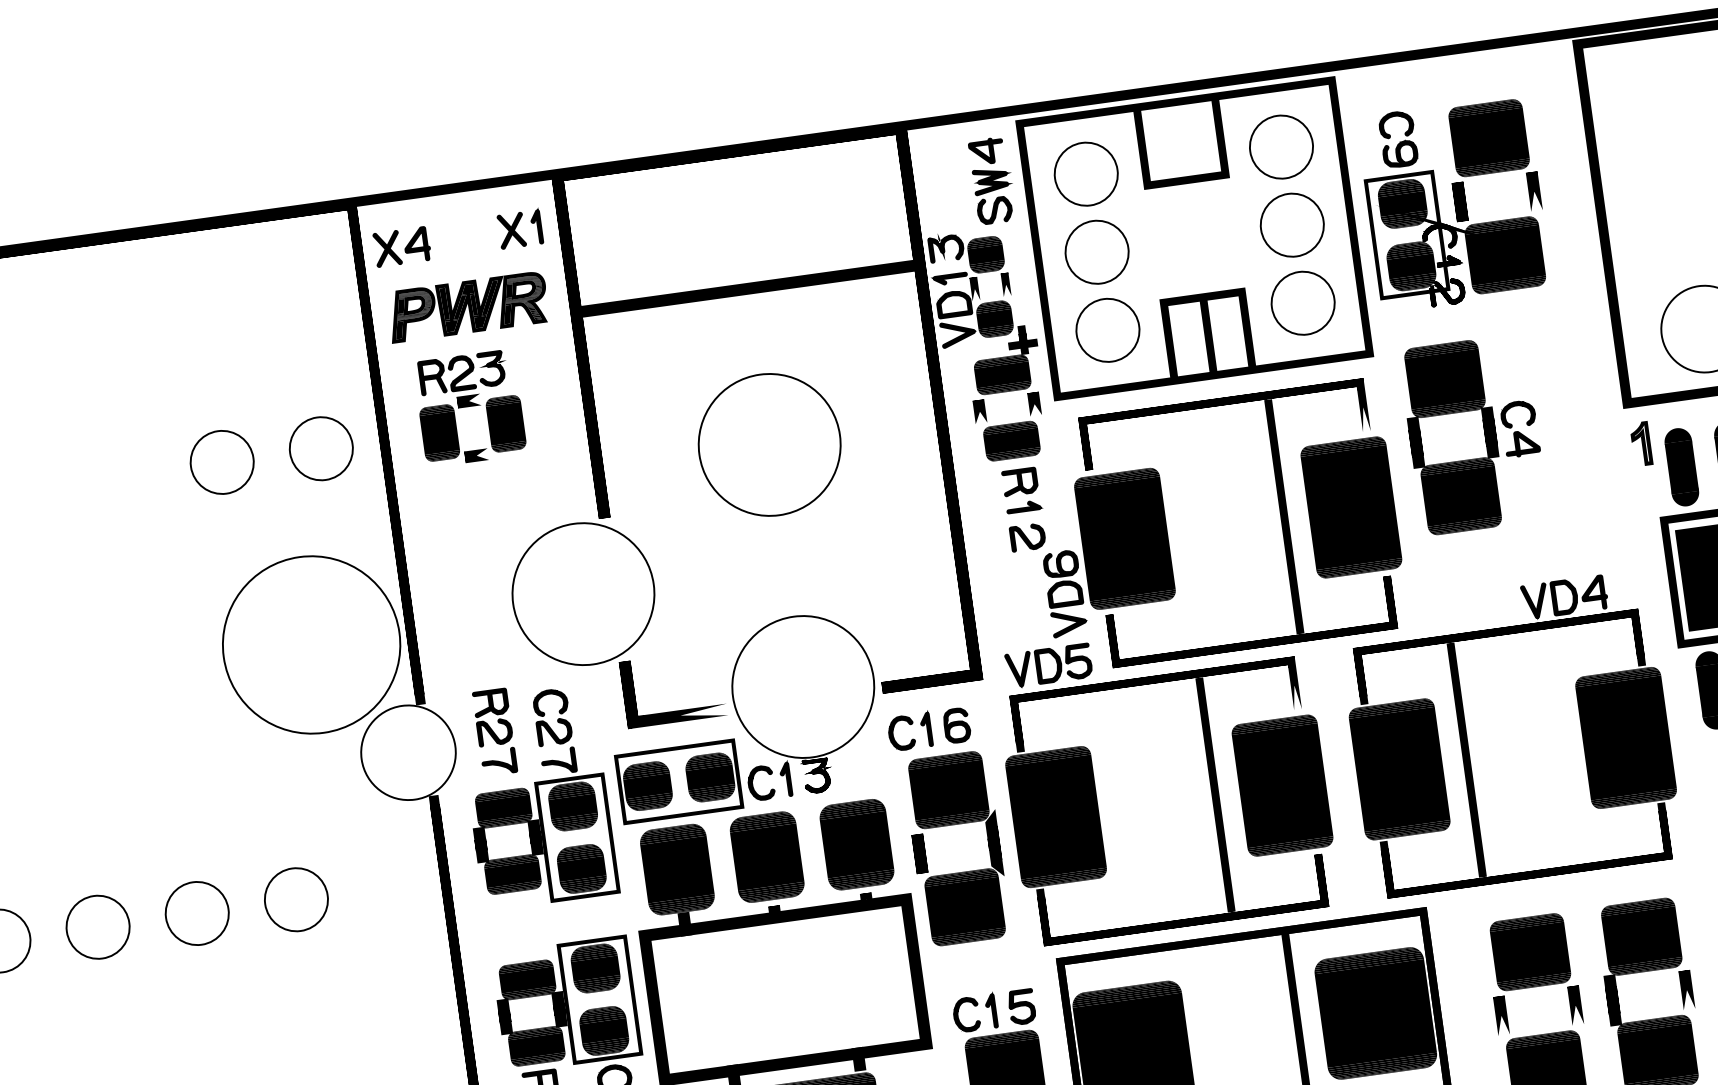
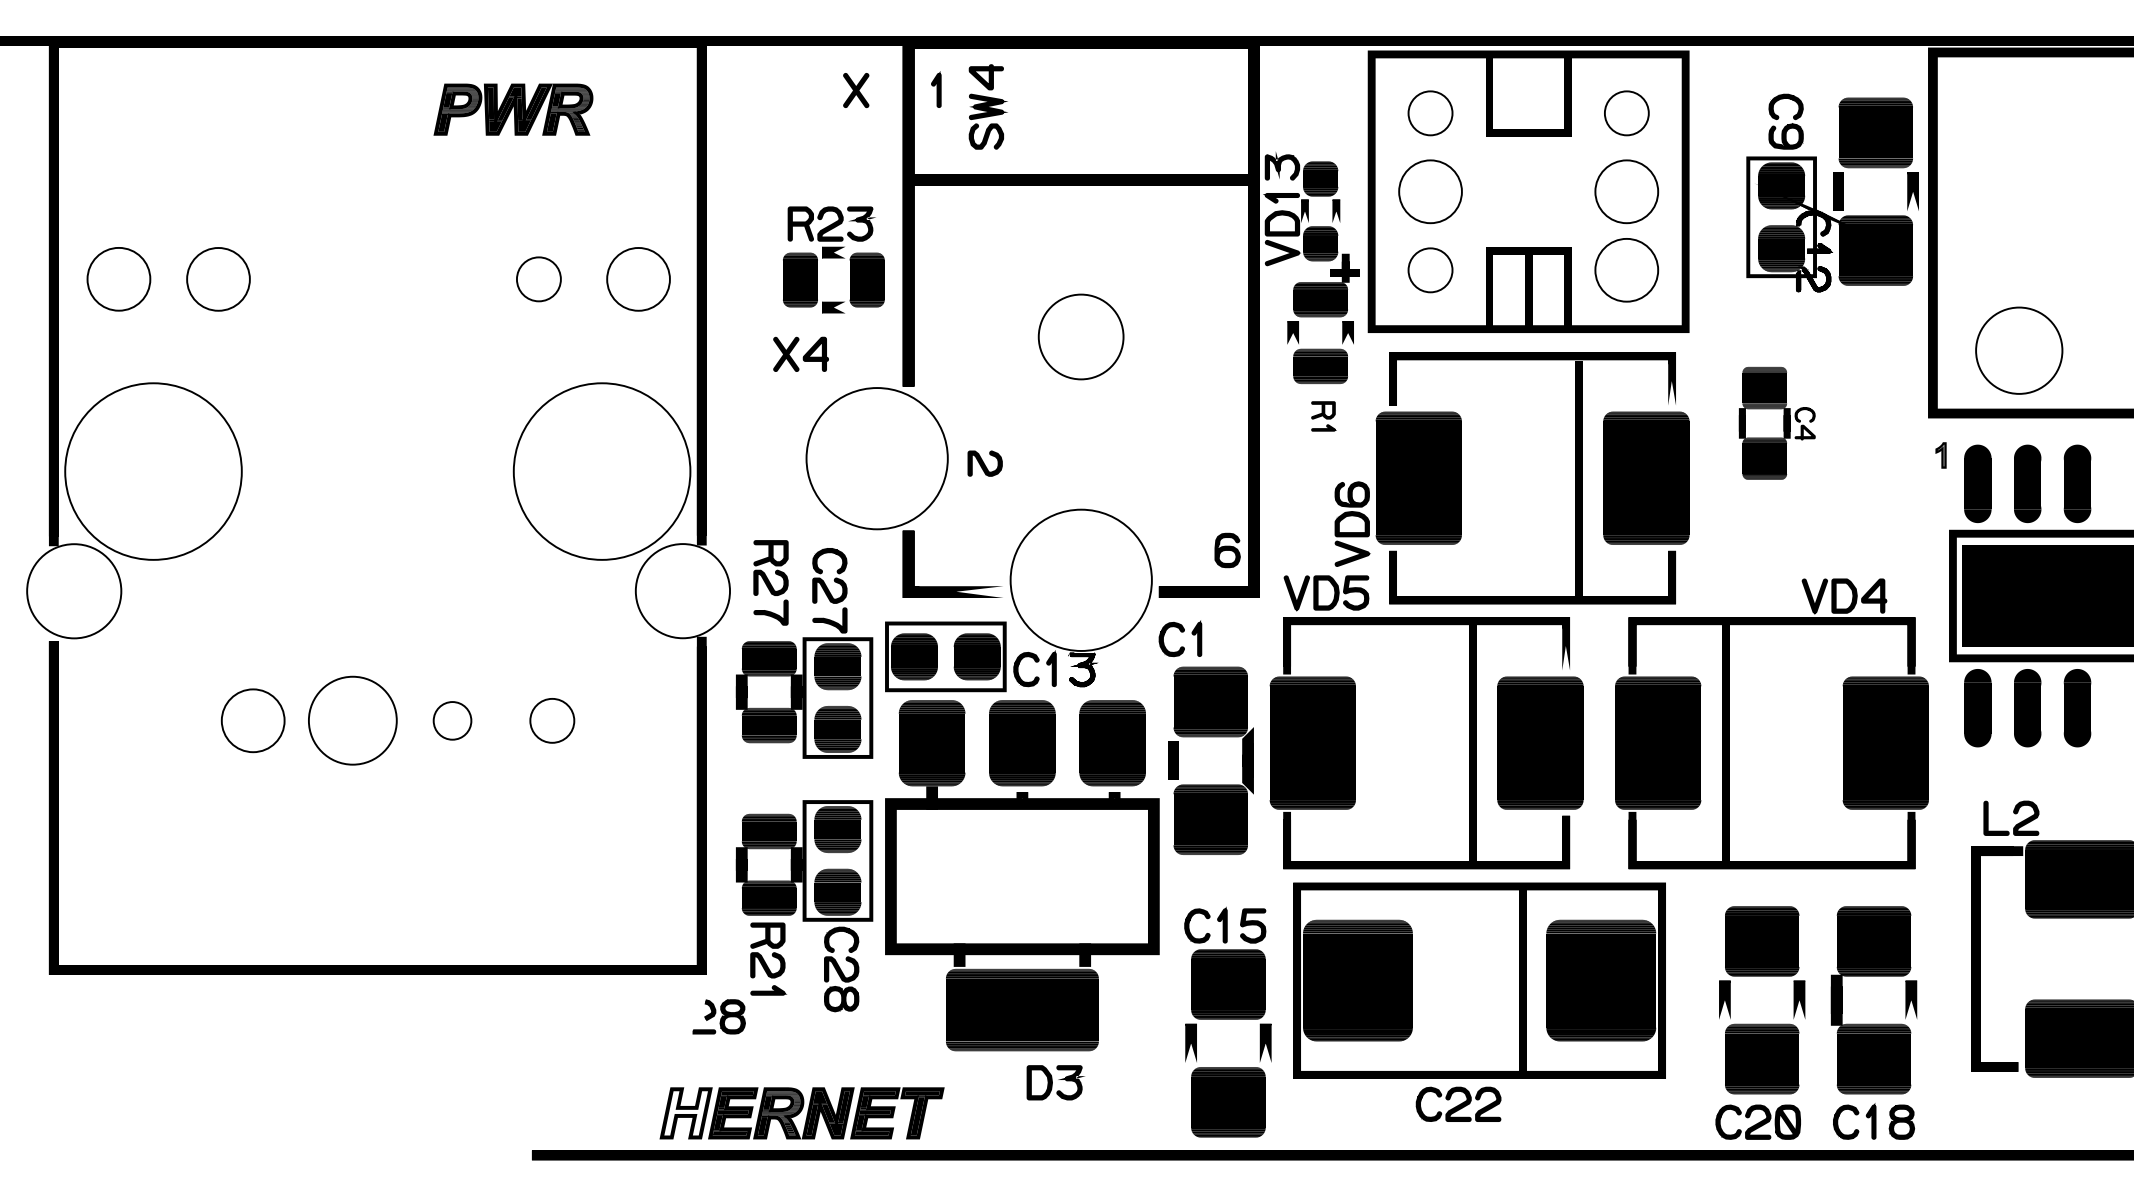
part: (1281, 147) -> (1626, 113), size x0.7
part: (1086, 174) -> (1430, 113), size x0.7
part: (991, 180) -> (987, 106), moved
part: (1454, 203) -> (1832, 192), moved
part: (536, 226) -> (936, 89), moved
part: (401, 246) -> (800, 353), moved
part: (467, 306) -> (513, 109), moved
part: (1107, 330) -> (1430, 270), size x0.7
part: (469, 407) -> (833, 259), moved
part: (1474, 434) -> (1777, 423), size x0.6
part: (768, 444) -> (1080, 336), size x0.6
part: (1640, 444) -> (1940, 455), size x0.6
part: (221, 462) -> (538, 279), size x0.7
part: (1021, 490) -> (1323, 416), size x0.7
part: (1027, 537) -> (984, 463), moved
part: (956, 725) -> (1227, 550), moved
part: (296, 899) -> (552, 720), size x0.7
part: (197, 913) -> (452, 720), size x0.6
part: (97, 927) -> (352, 720), size x1.4

